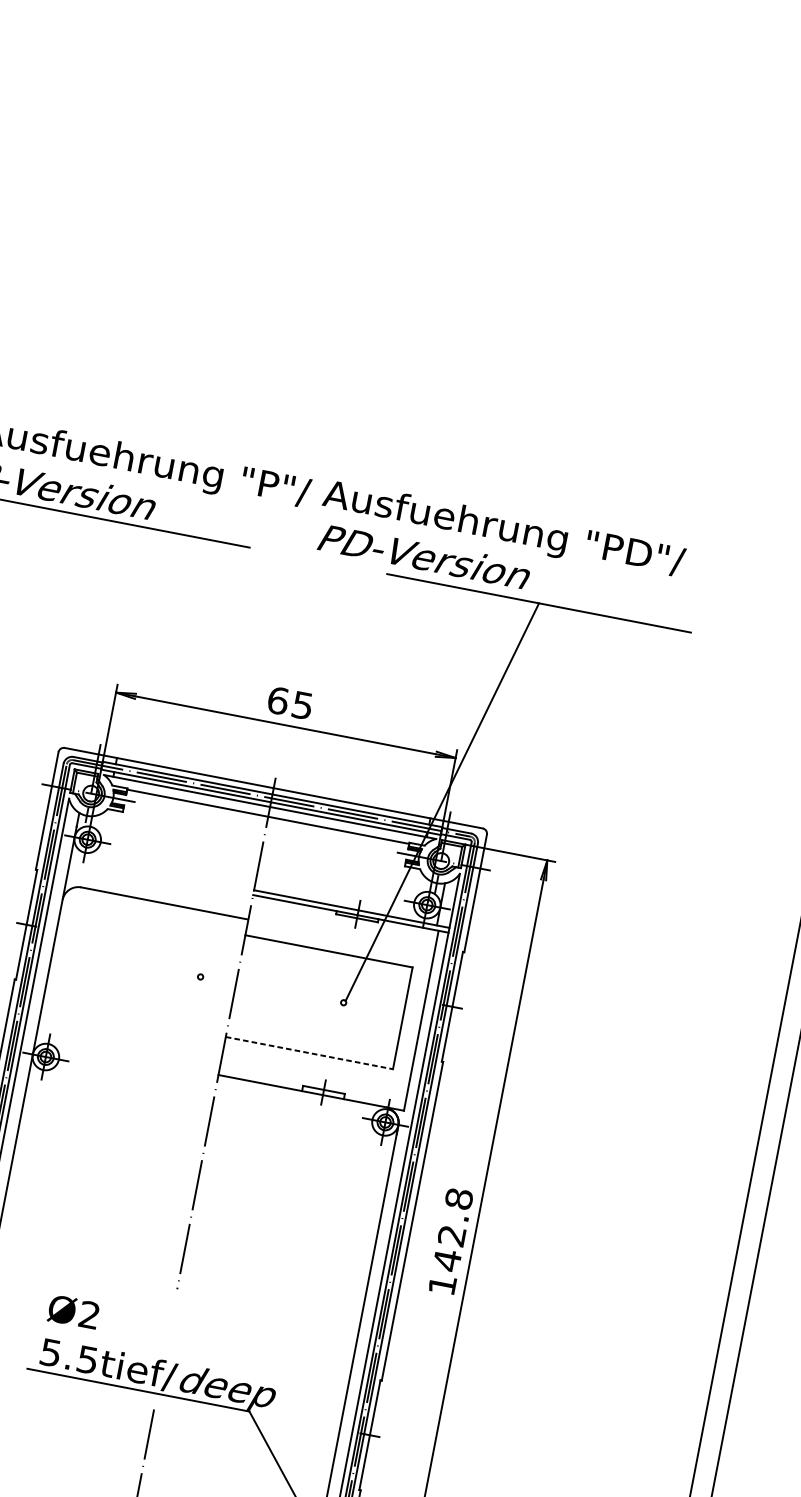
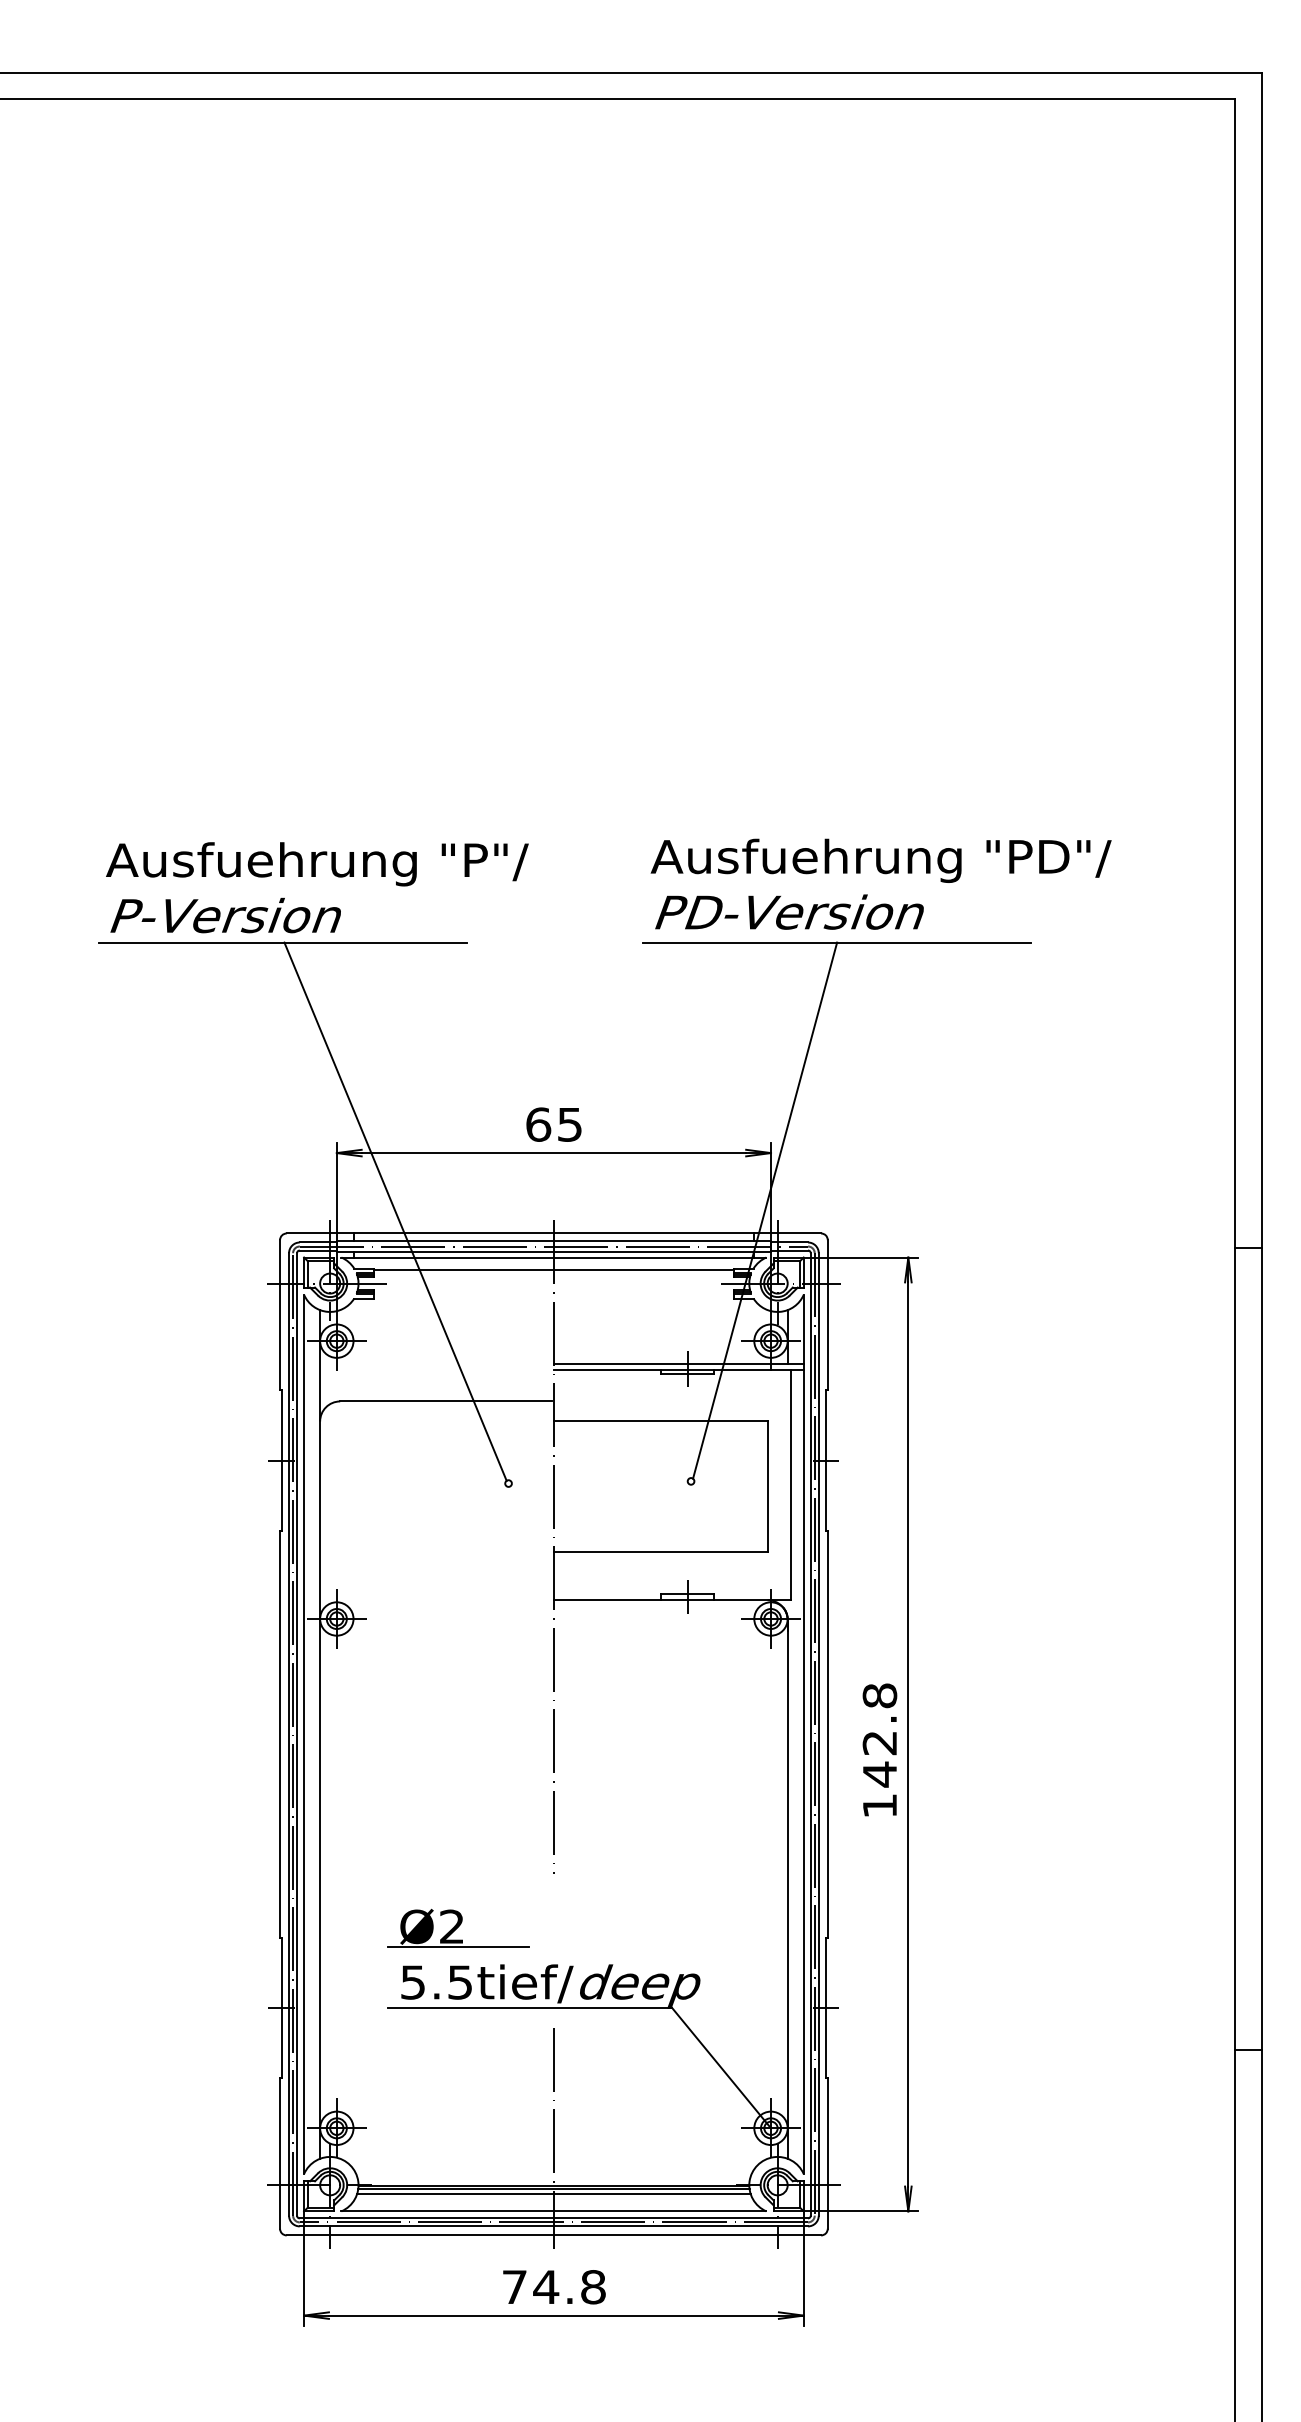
text: (499, 547) -> (880, 883), moved
line: (153, 747) -> (395, 1211), added
line: (309, 1052) -> (660, 1551), dashed -> solid
line: (91, 1331) -> (458, 1946), added

